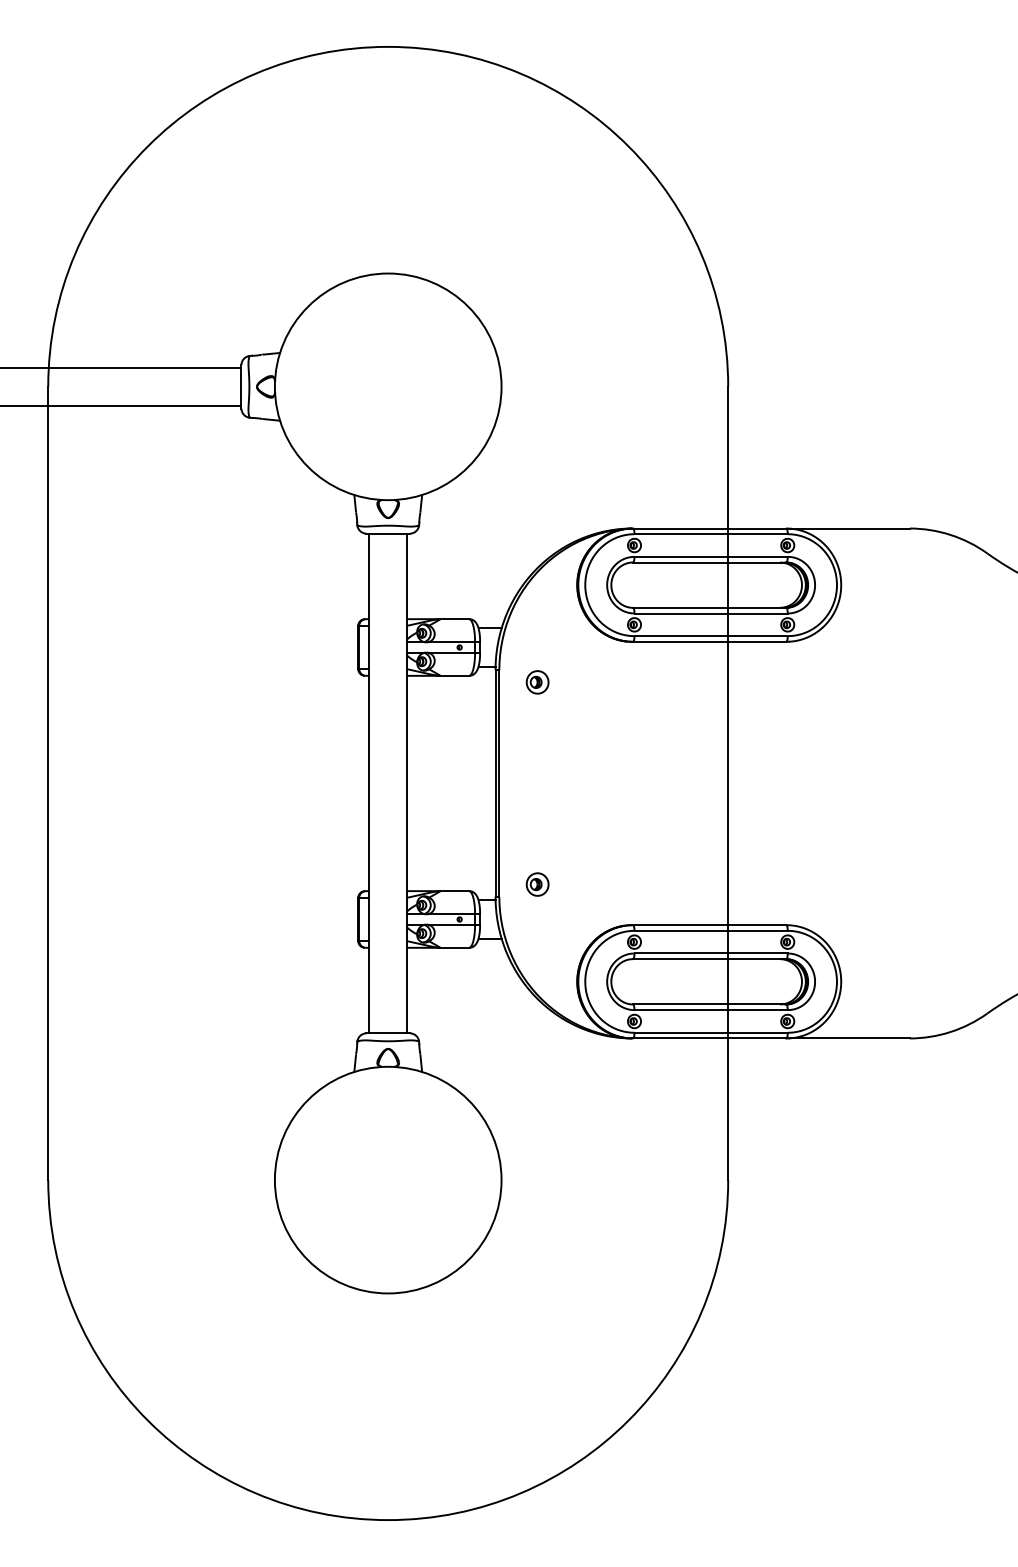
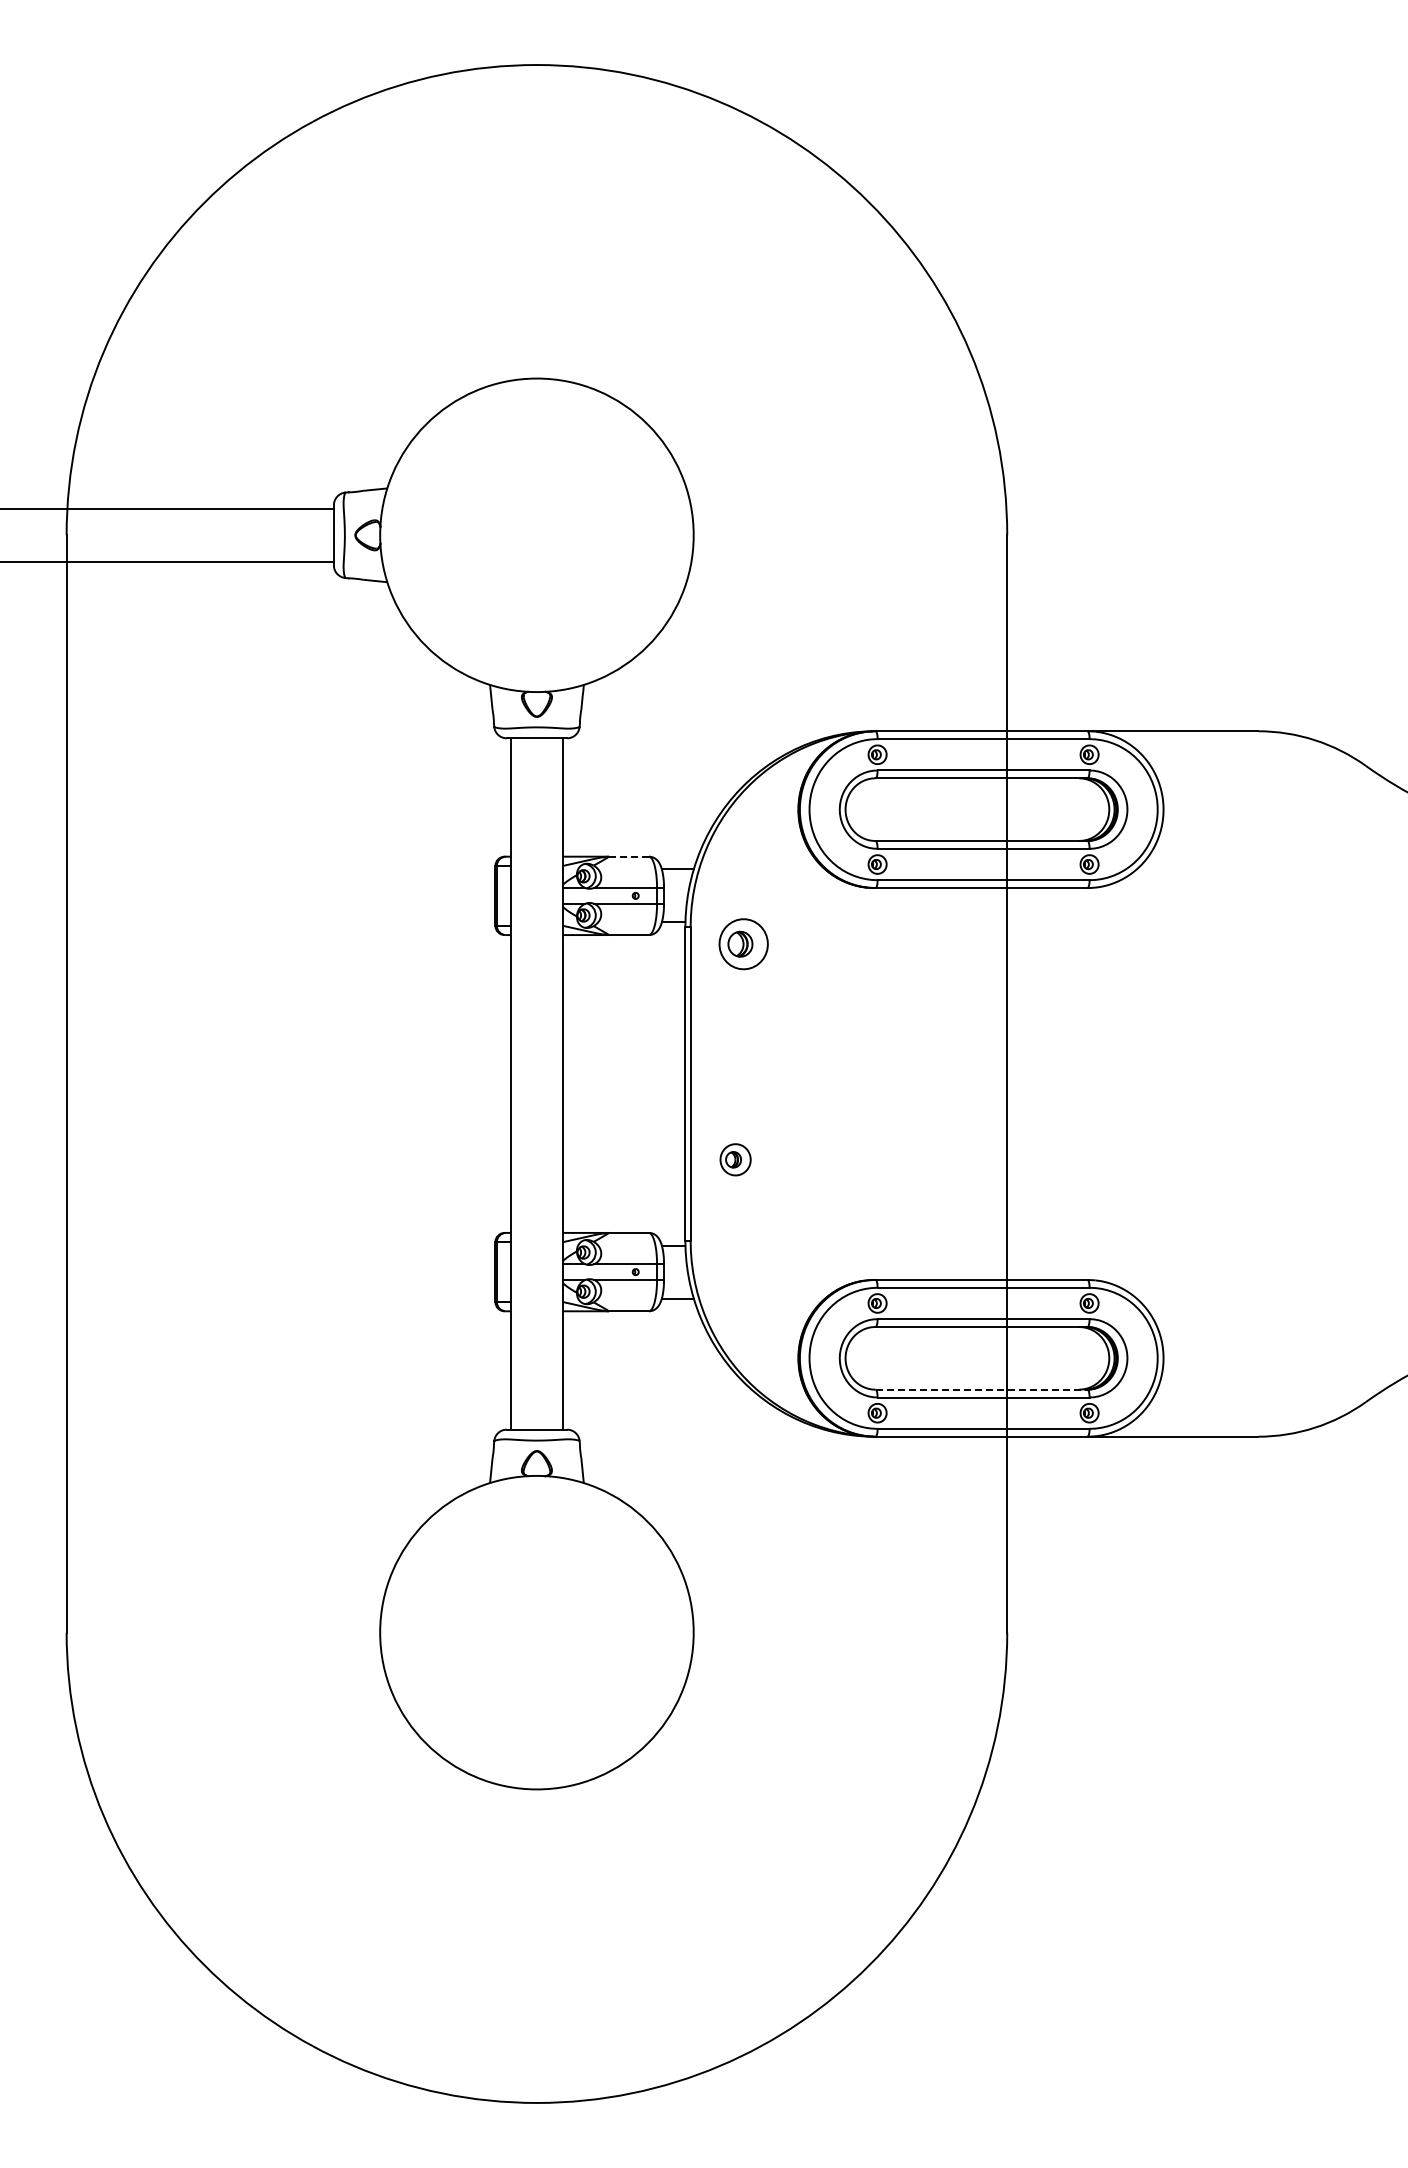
line: (455, 619) -> (629, 856), solid -> dashed
part: (537, 681) -> (743, 943), size x1.6
part: (537, 884) -> (735, 1159), moved
line: (709, 1004) -> (981, 1389), solid -> dashed

